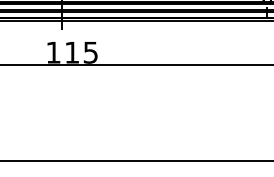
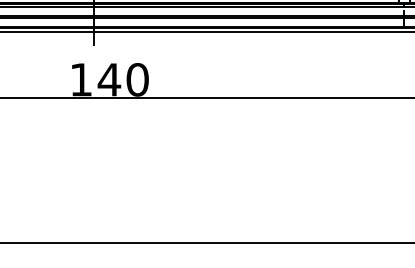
text: (81, 52) -> (123, 79), 115 -> 140

